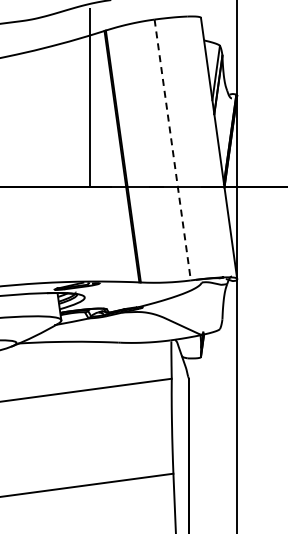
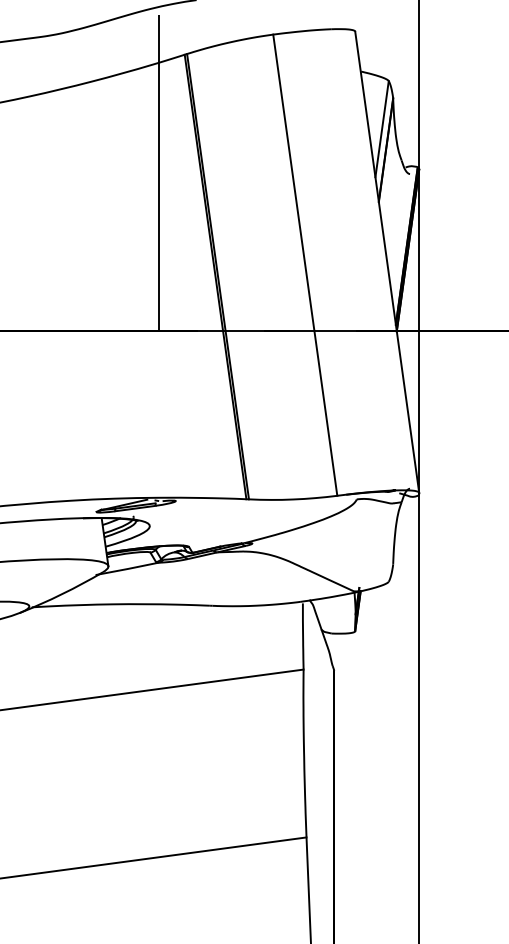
line: (172, 150) -> (304, 266), dashed -> solid

